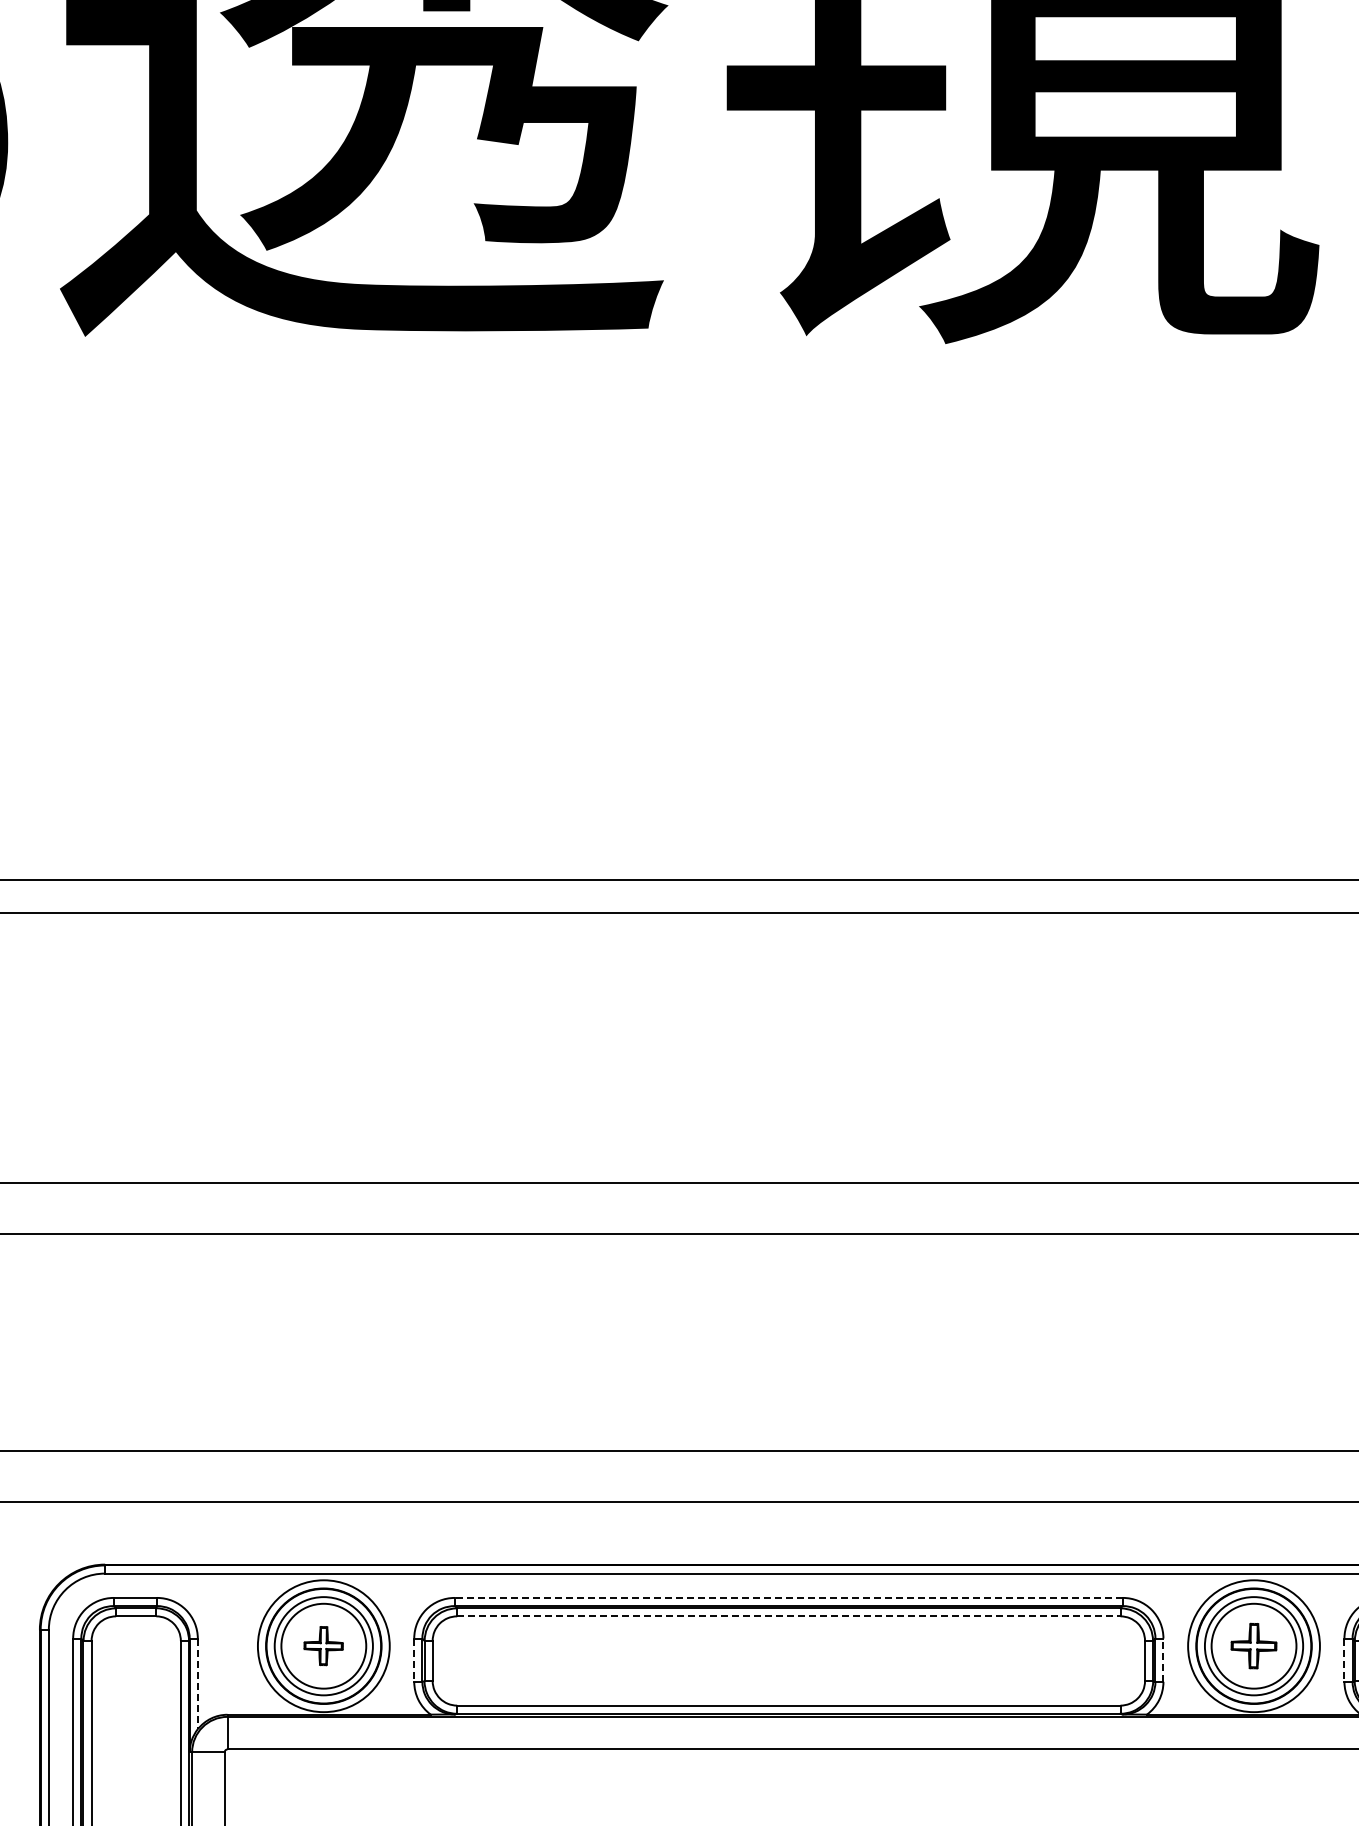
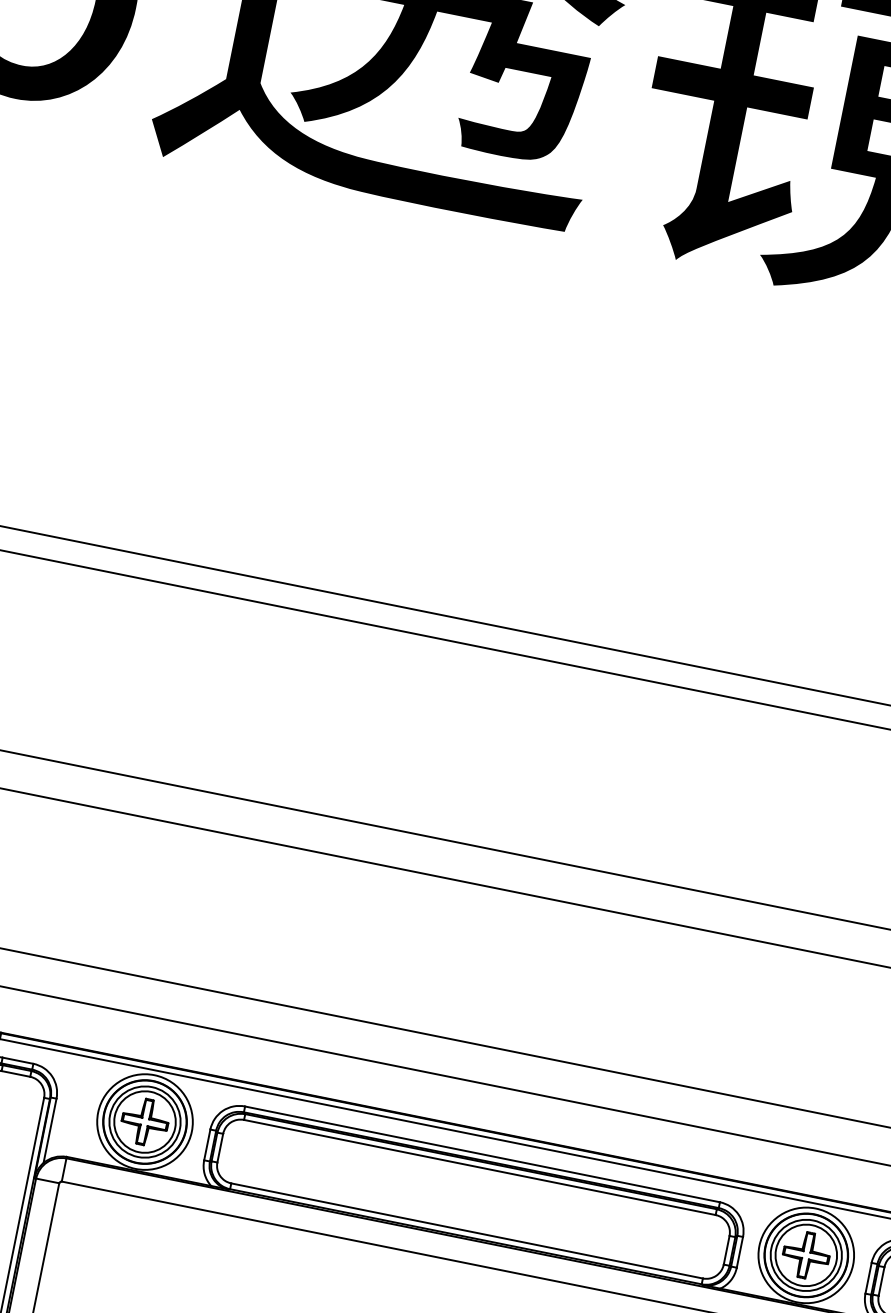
line: (788, 1597) -> (482, 1154), dashed -> solid
line: (788, 1616) -> (479, 1167), dashed -> solid
part: (323, 1645) -> (144, 1121), size x1.67
part: (1253, 1645) -> (806, 1254), size x1.43
line: (414, 1660) -> (207, 1145), dashed -> solid
line: (1163, 1660) -> (739, 1252), dashed -> solid
line: (1344, 1660) -> (868, 1278), dashed -> solid
line: (197, 1684) -> (49, 1131), dashed -> solid

